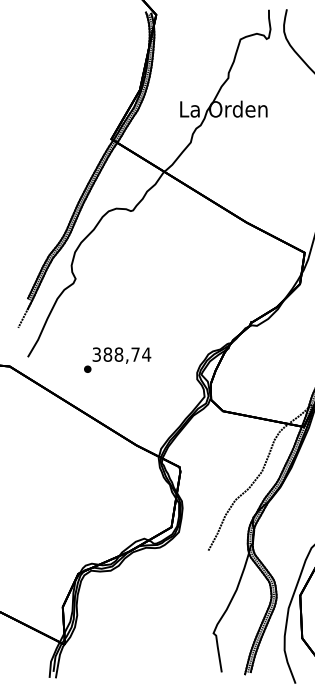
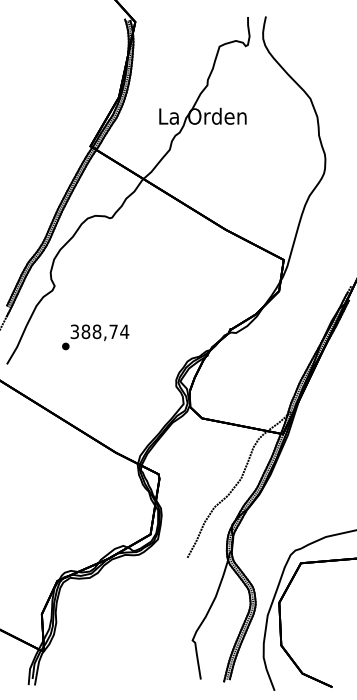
text: (117, 360) -> (95, 337), moved

